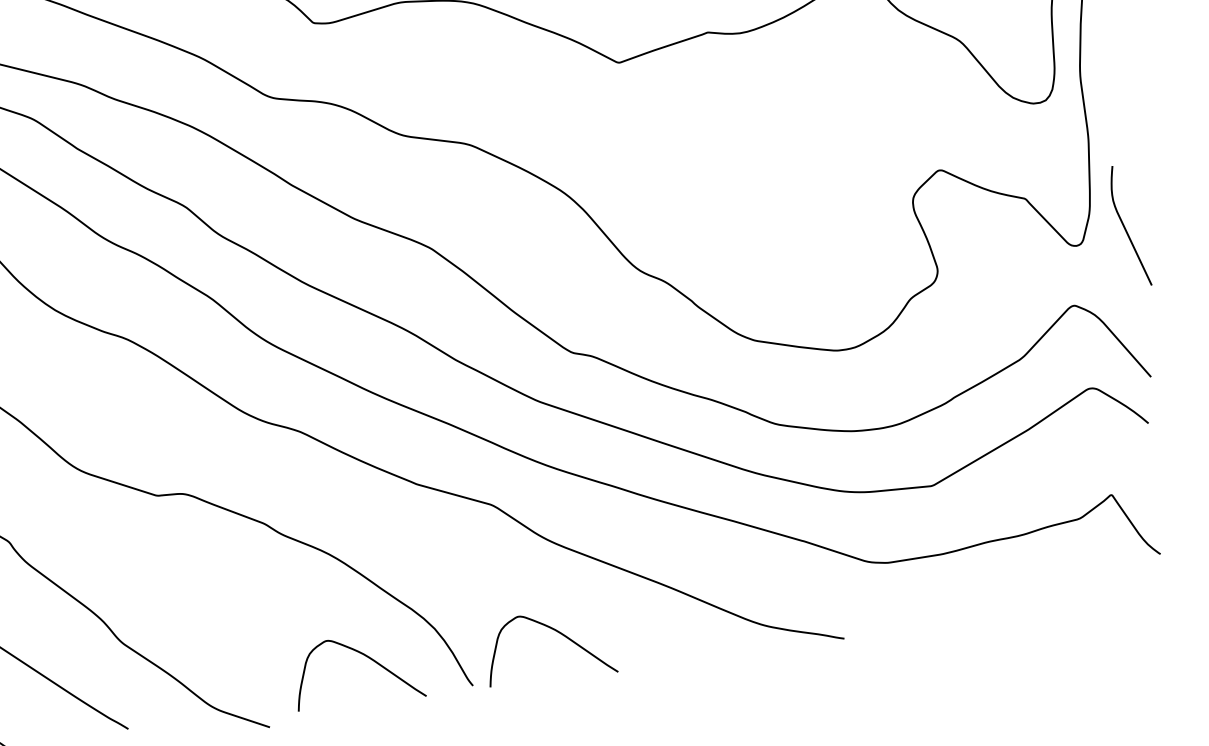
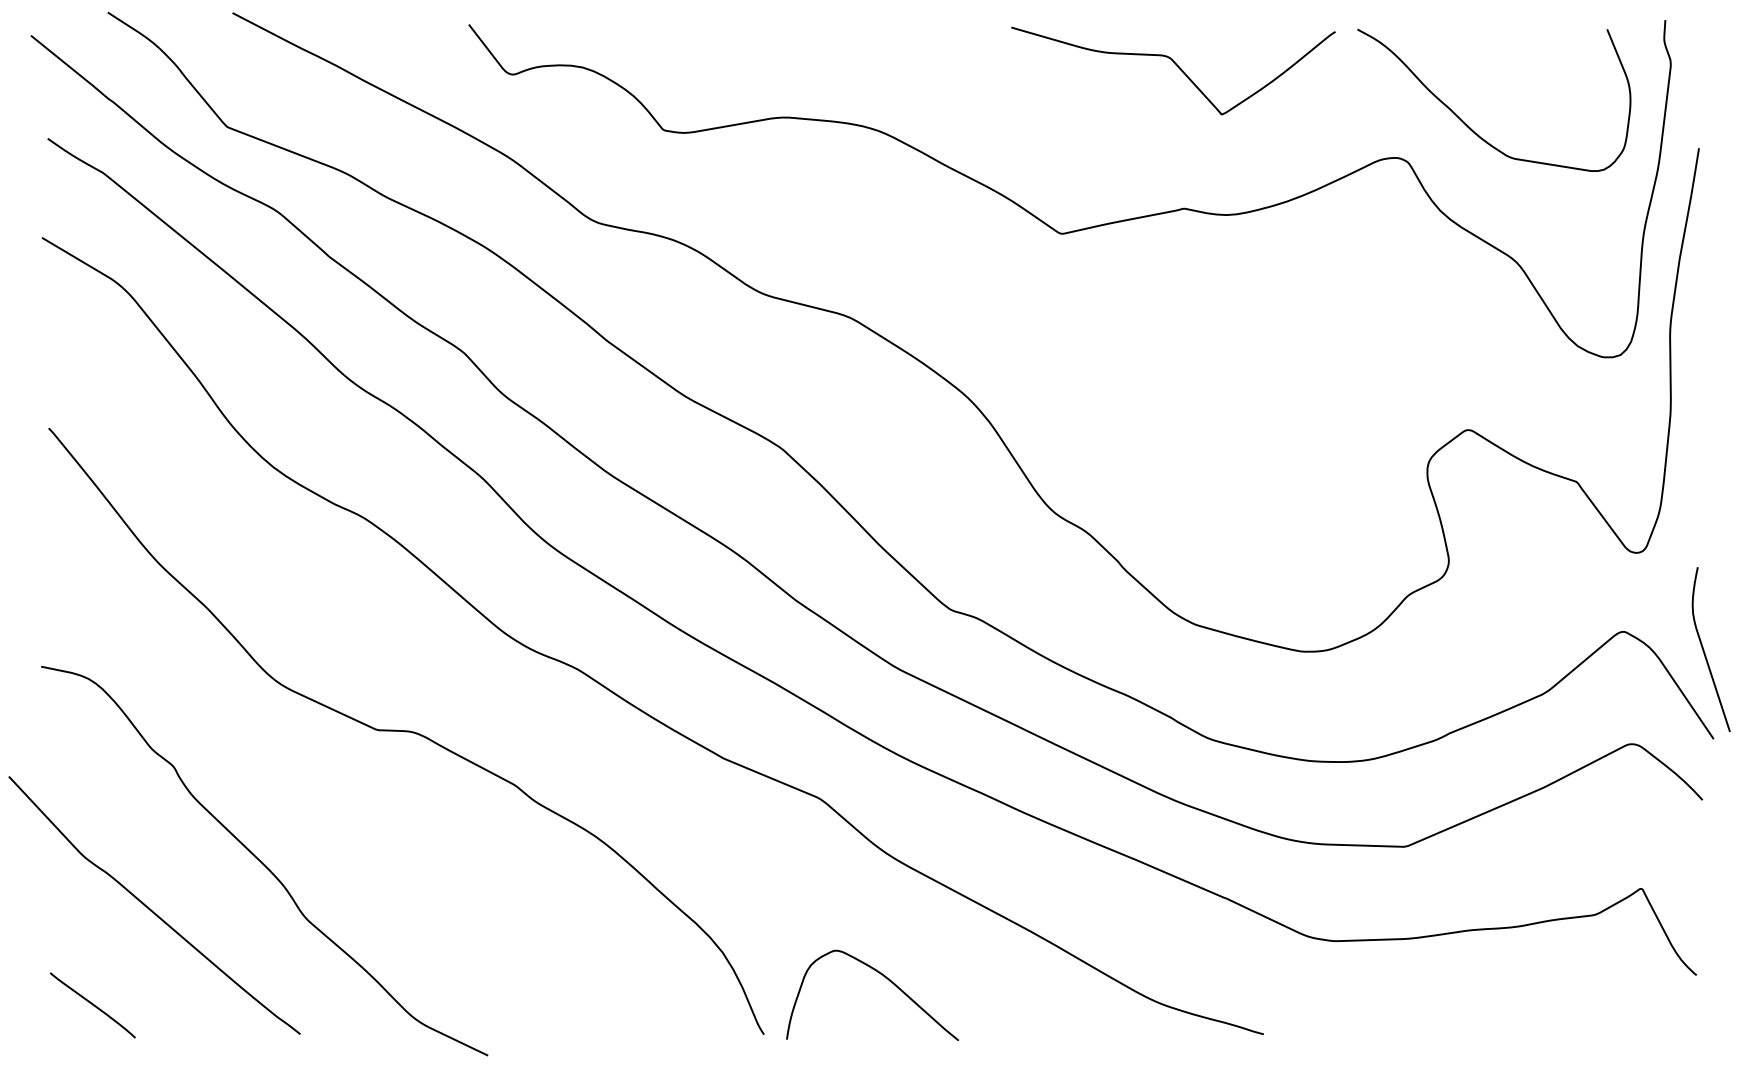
curve: (1126, 228) -> (1705, 652), moved
curve: (366, 656) -> (627, 978), removed

